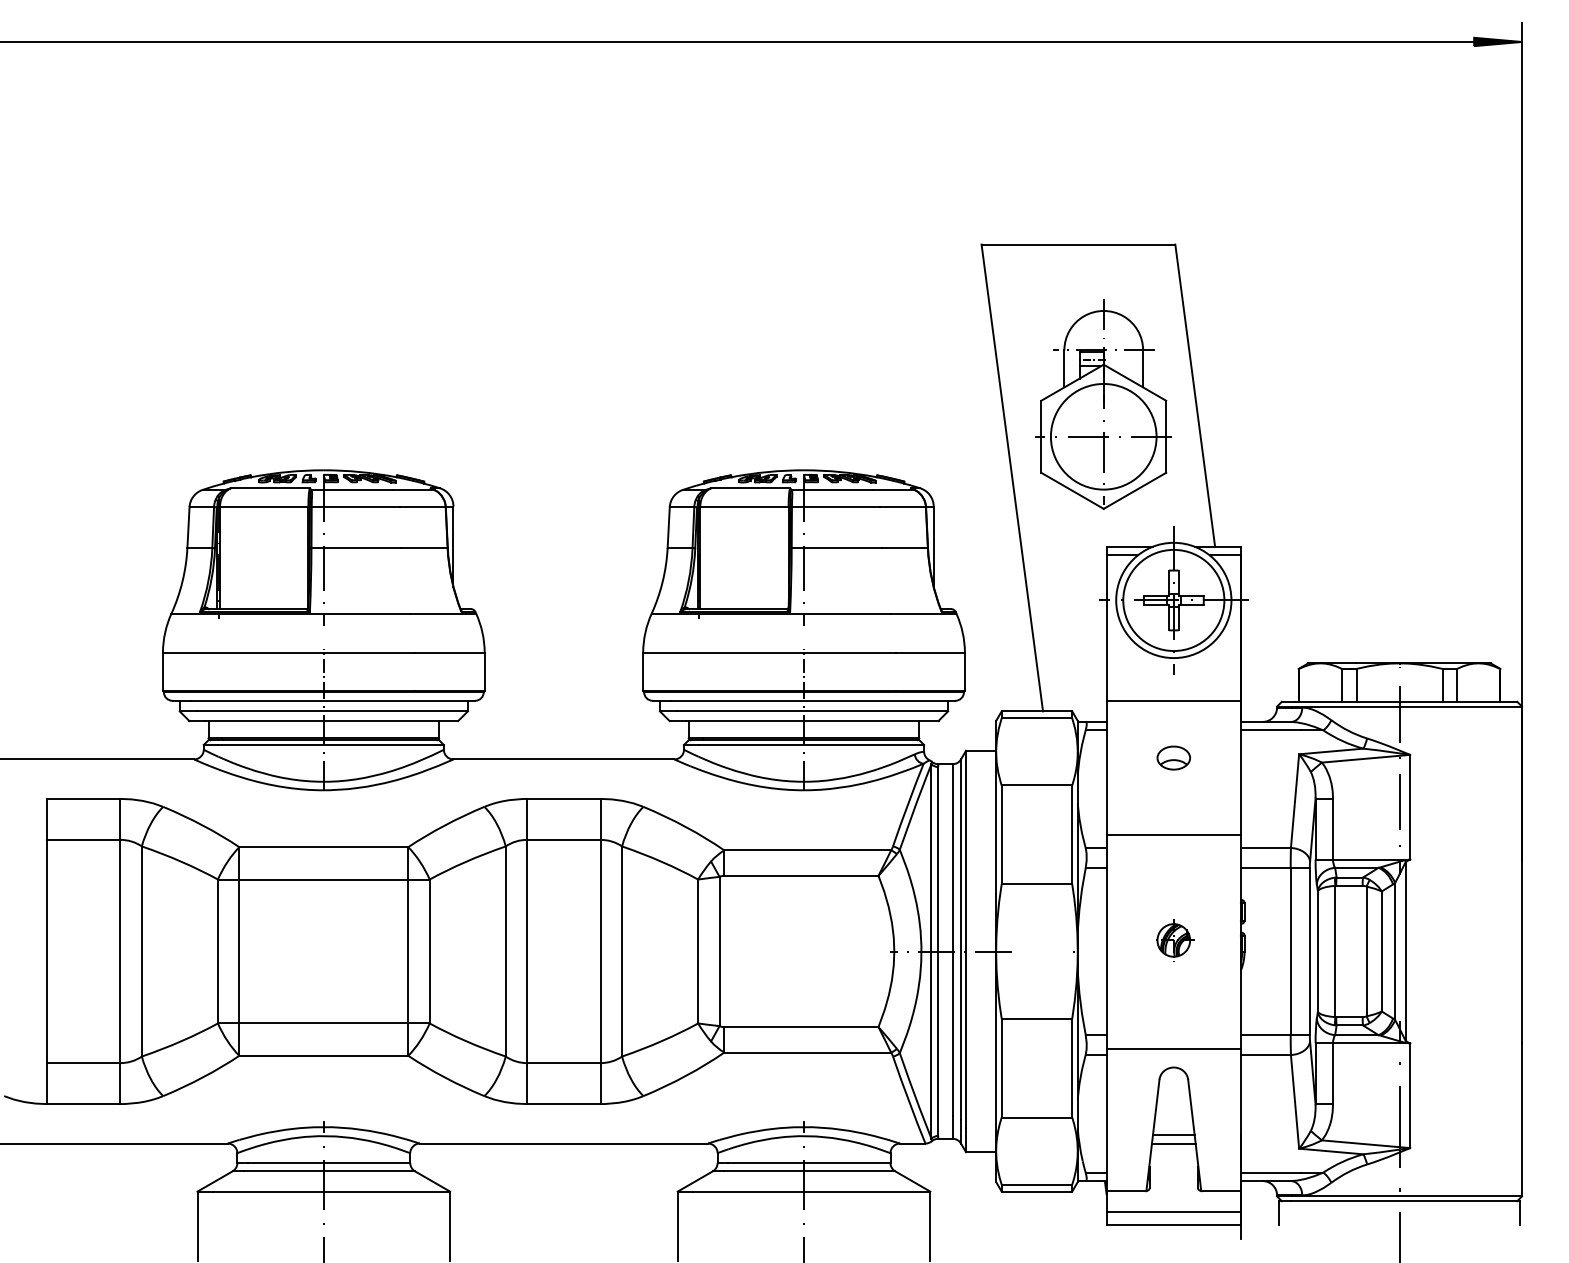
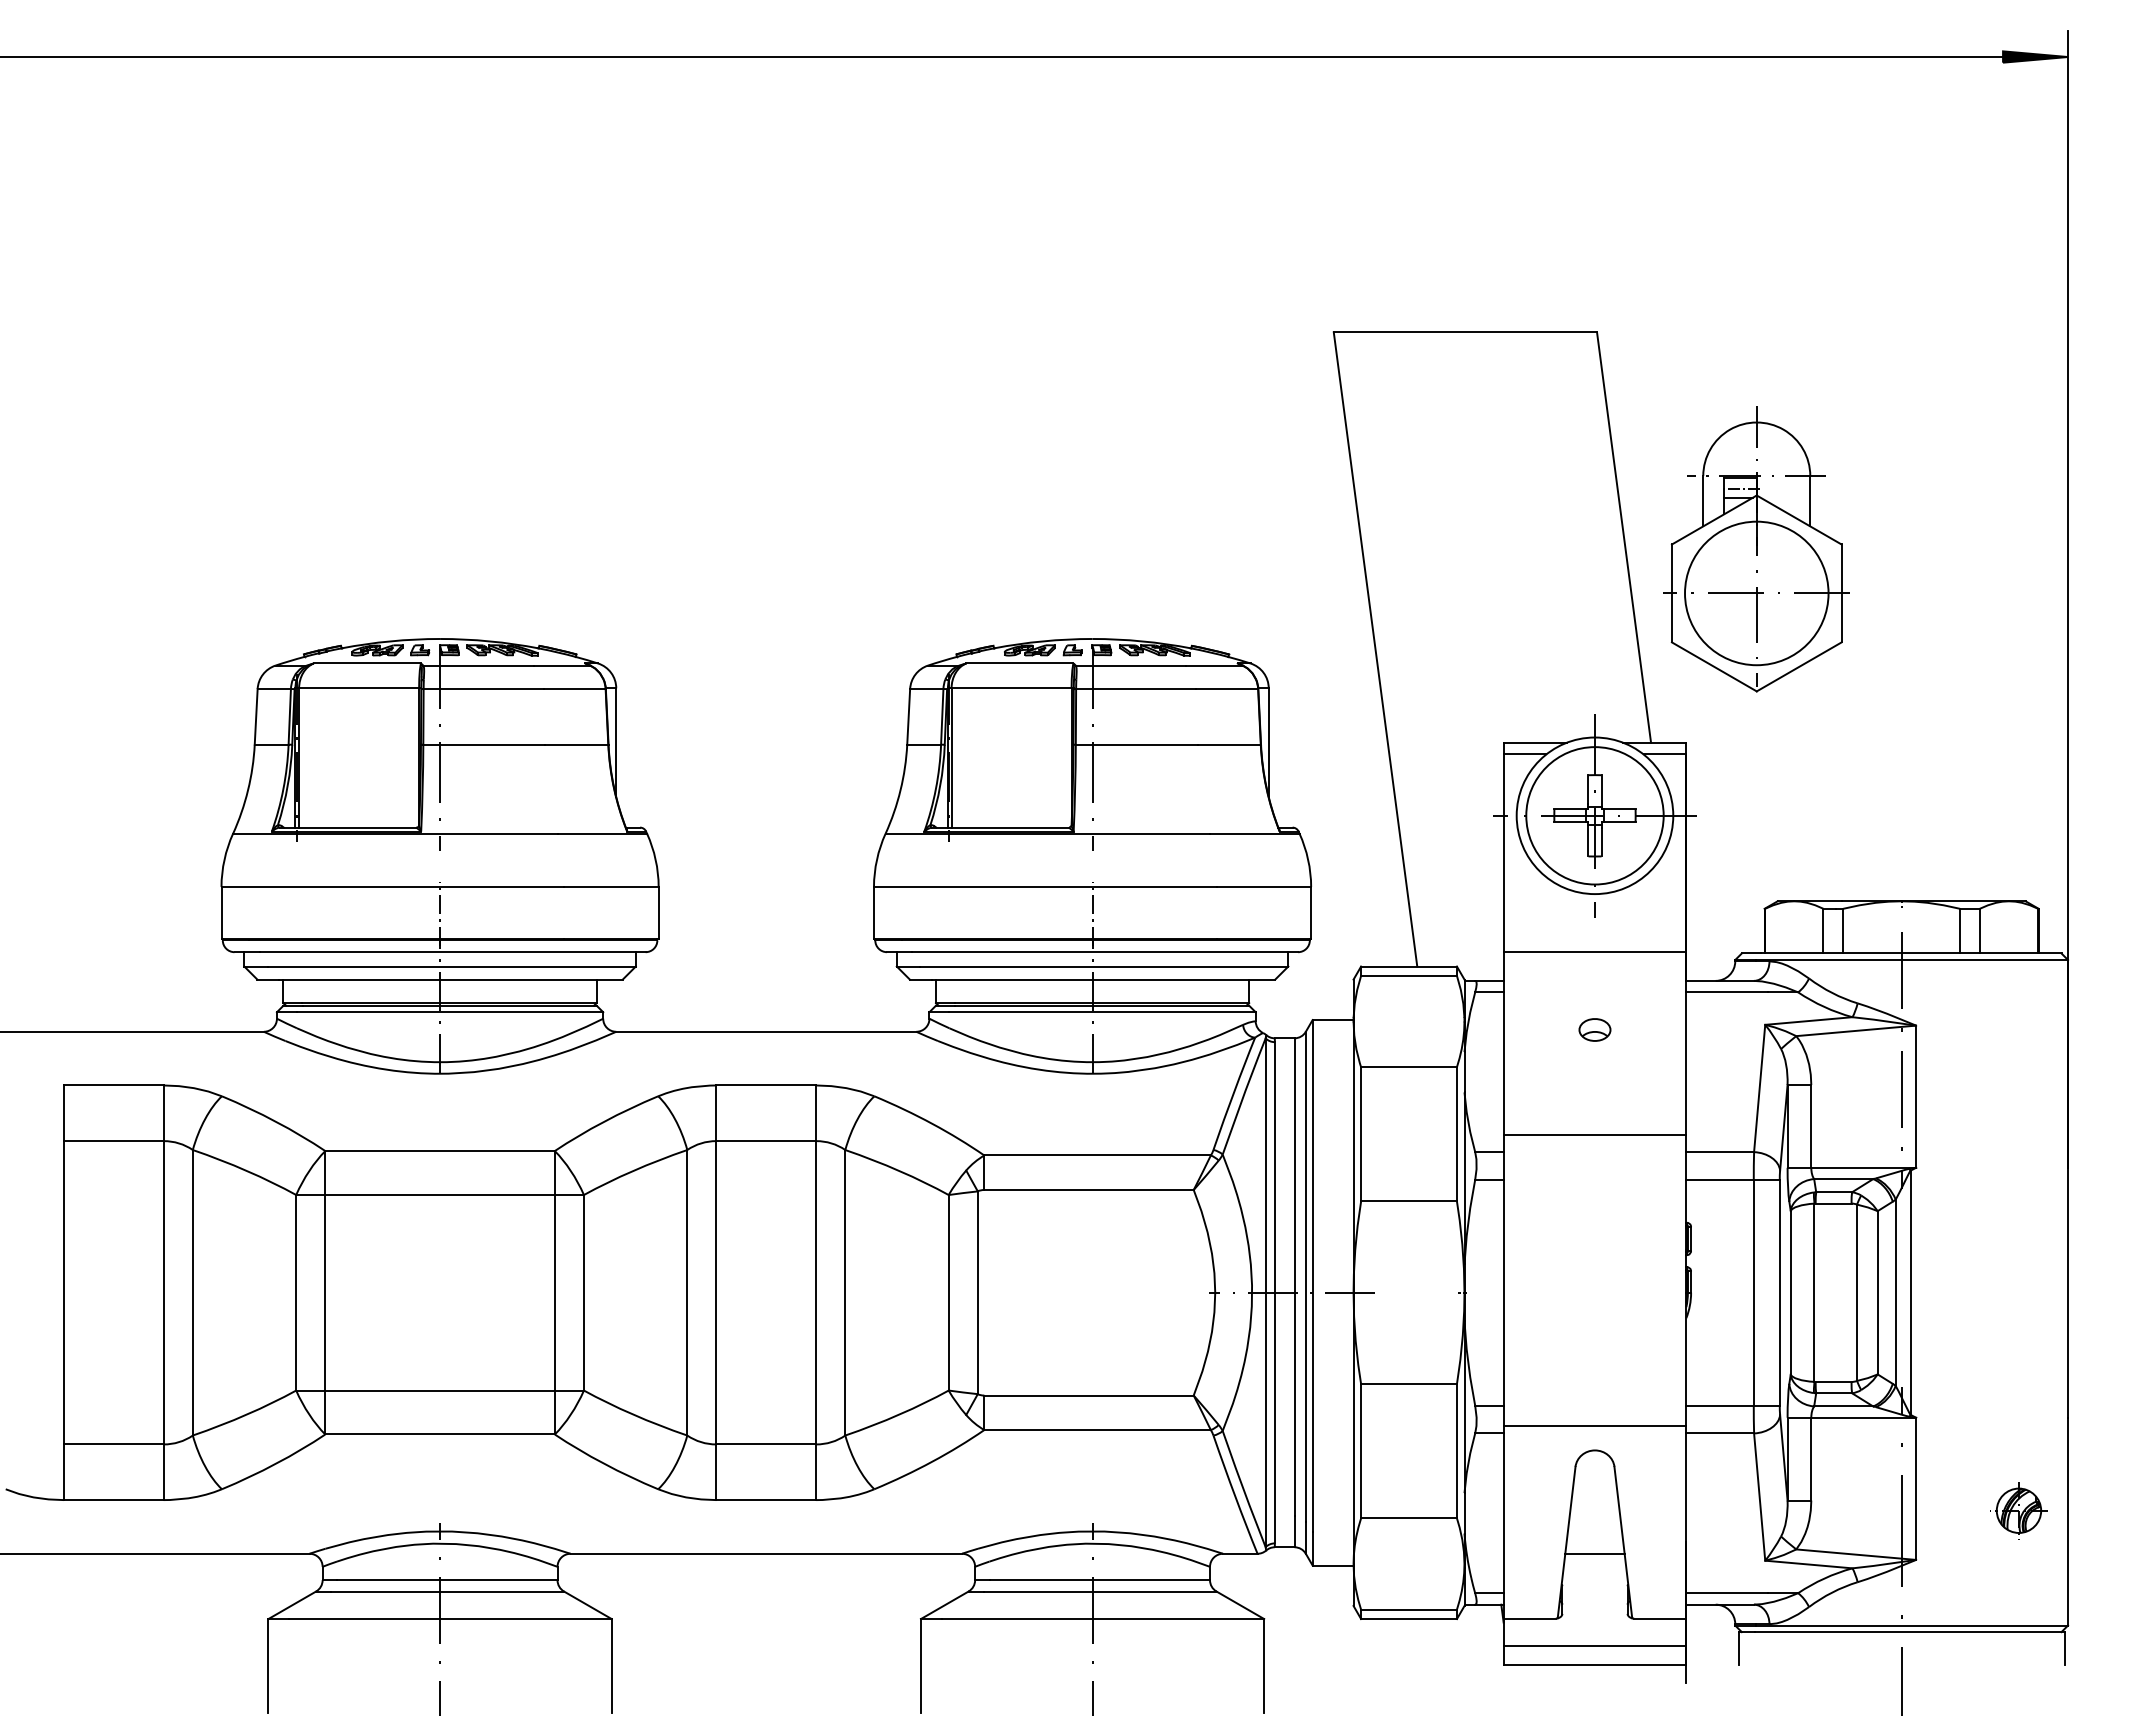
part: (1103, 404) -> (1756, 549), moved
part: (1173, 757) -> (1594, 1029), size x0.7
part: (1173, 940) -> (2018, 1510), moved
line: (1173, 1135) -> (1594, 1542), removed

